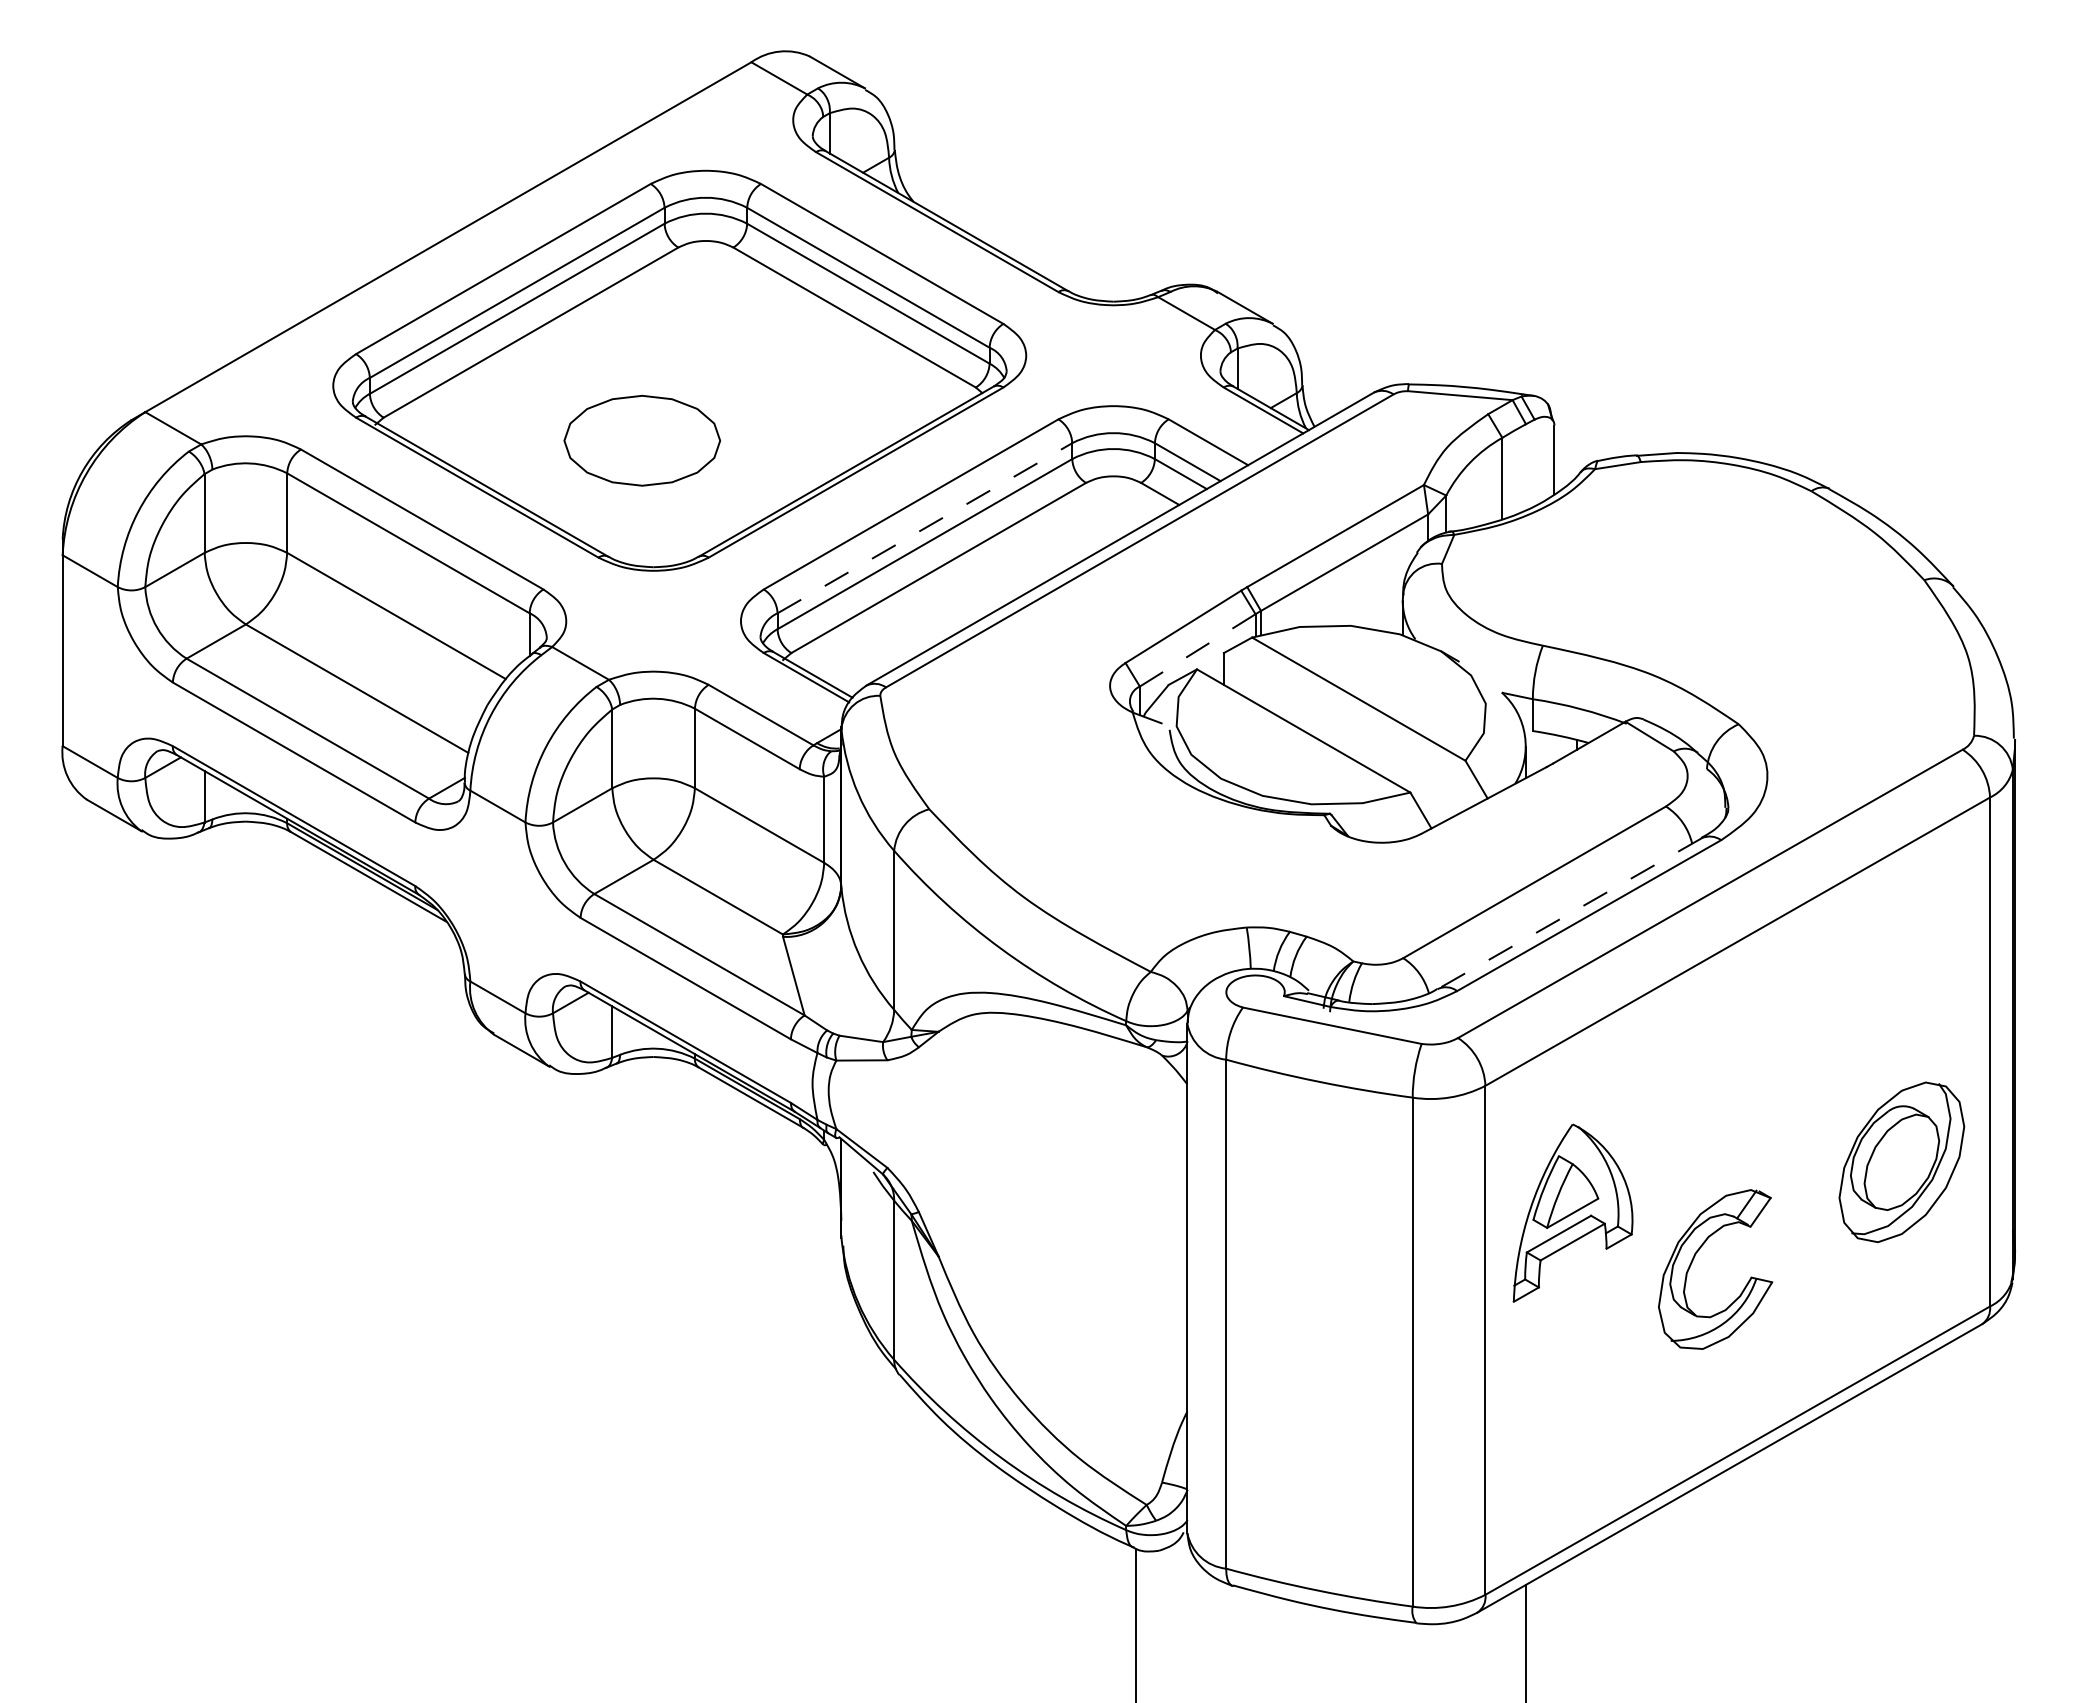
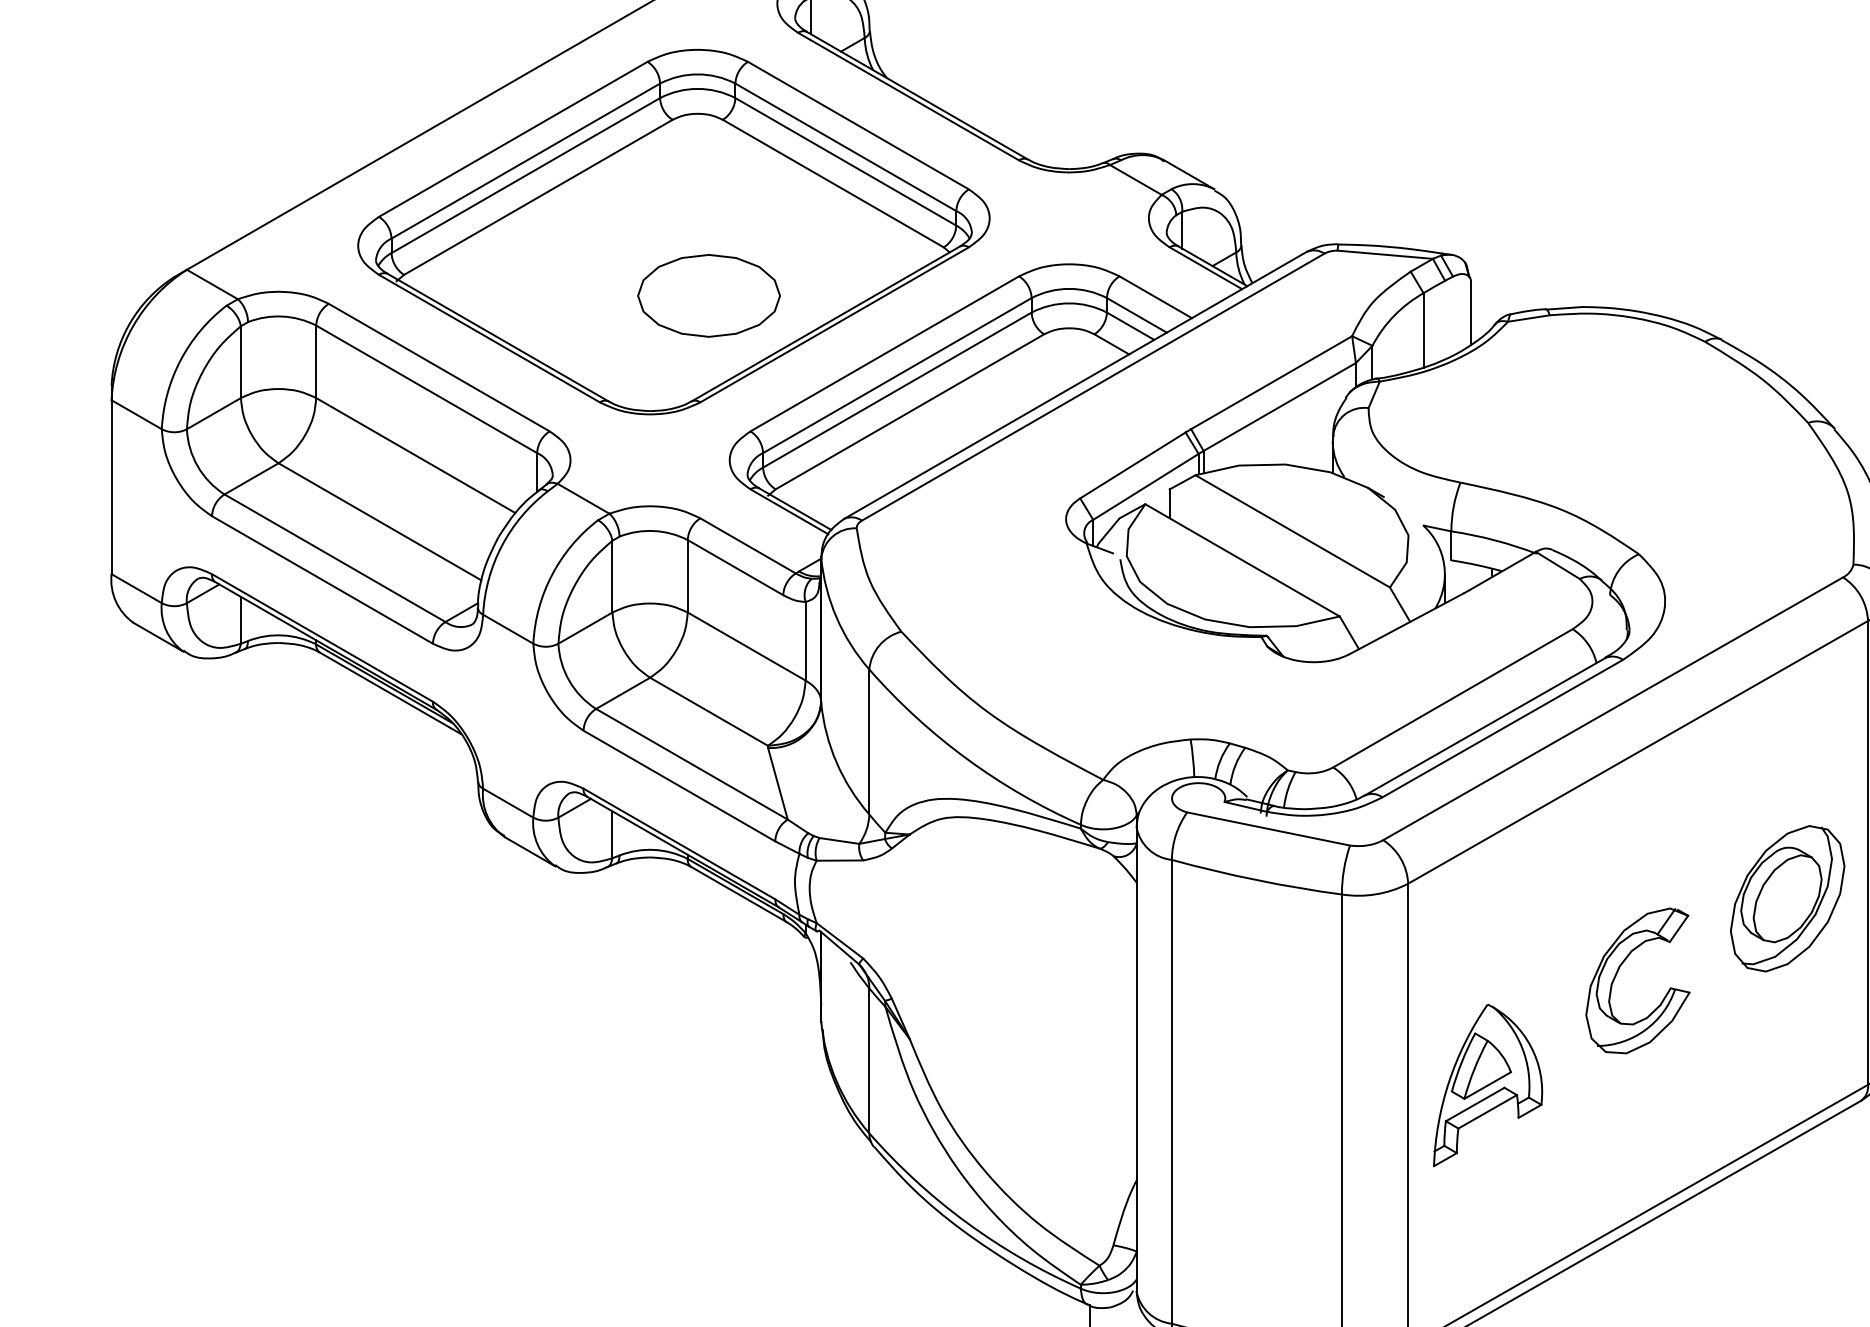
part: (642, 440) -> (709, 295), moved
line: (925, 528) -> (897, 375), dashed -> solid
line: (1197, 650) -> (1145, 487), dashed -> solid
line: (1569, 913) -> (1484, 726), dashed -> solid
part: (1901, 1161) -> (1787, 898), moved
part: (1572, 1212) -> (1487, 1084), moved
part: (1694, 1258) -> (1618, 970), moved

